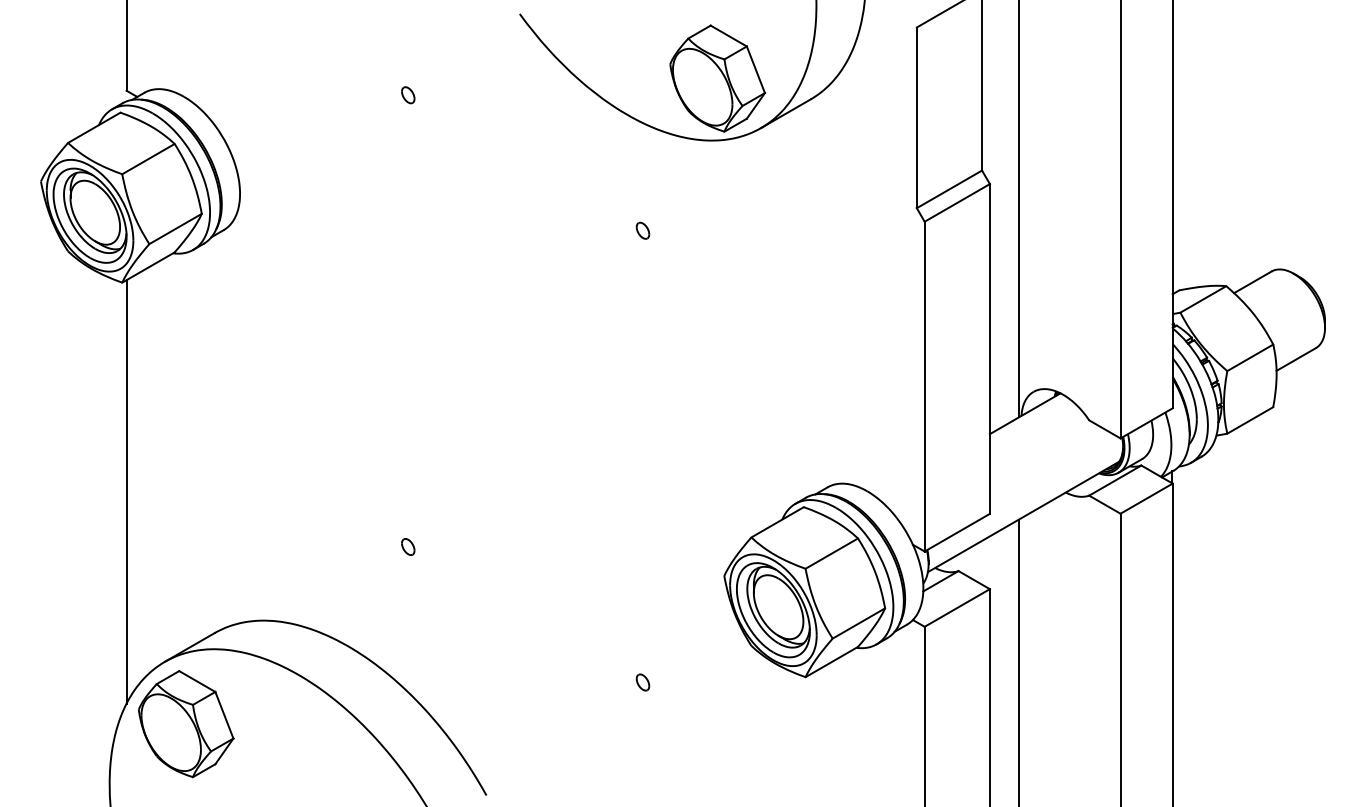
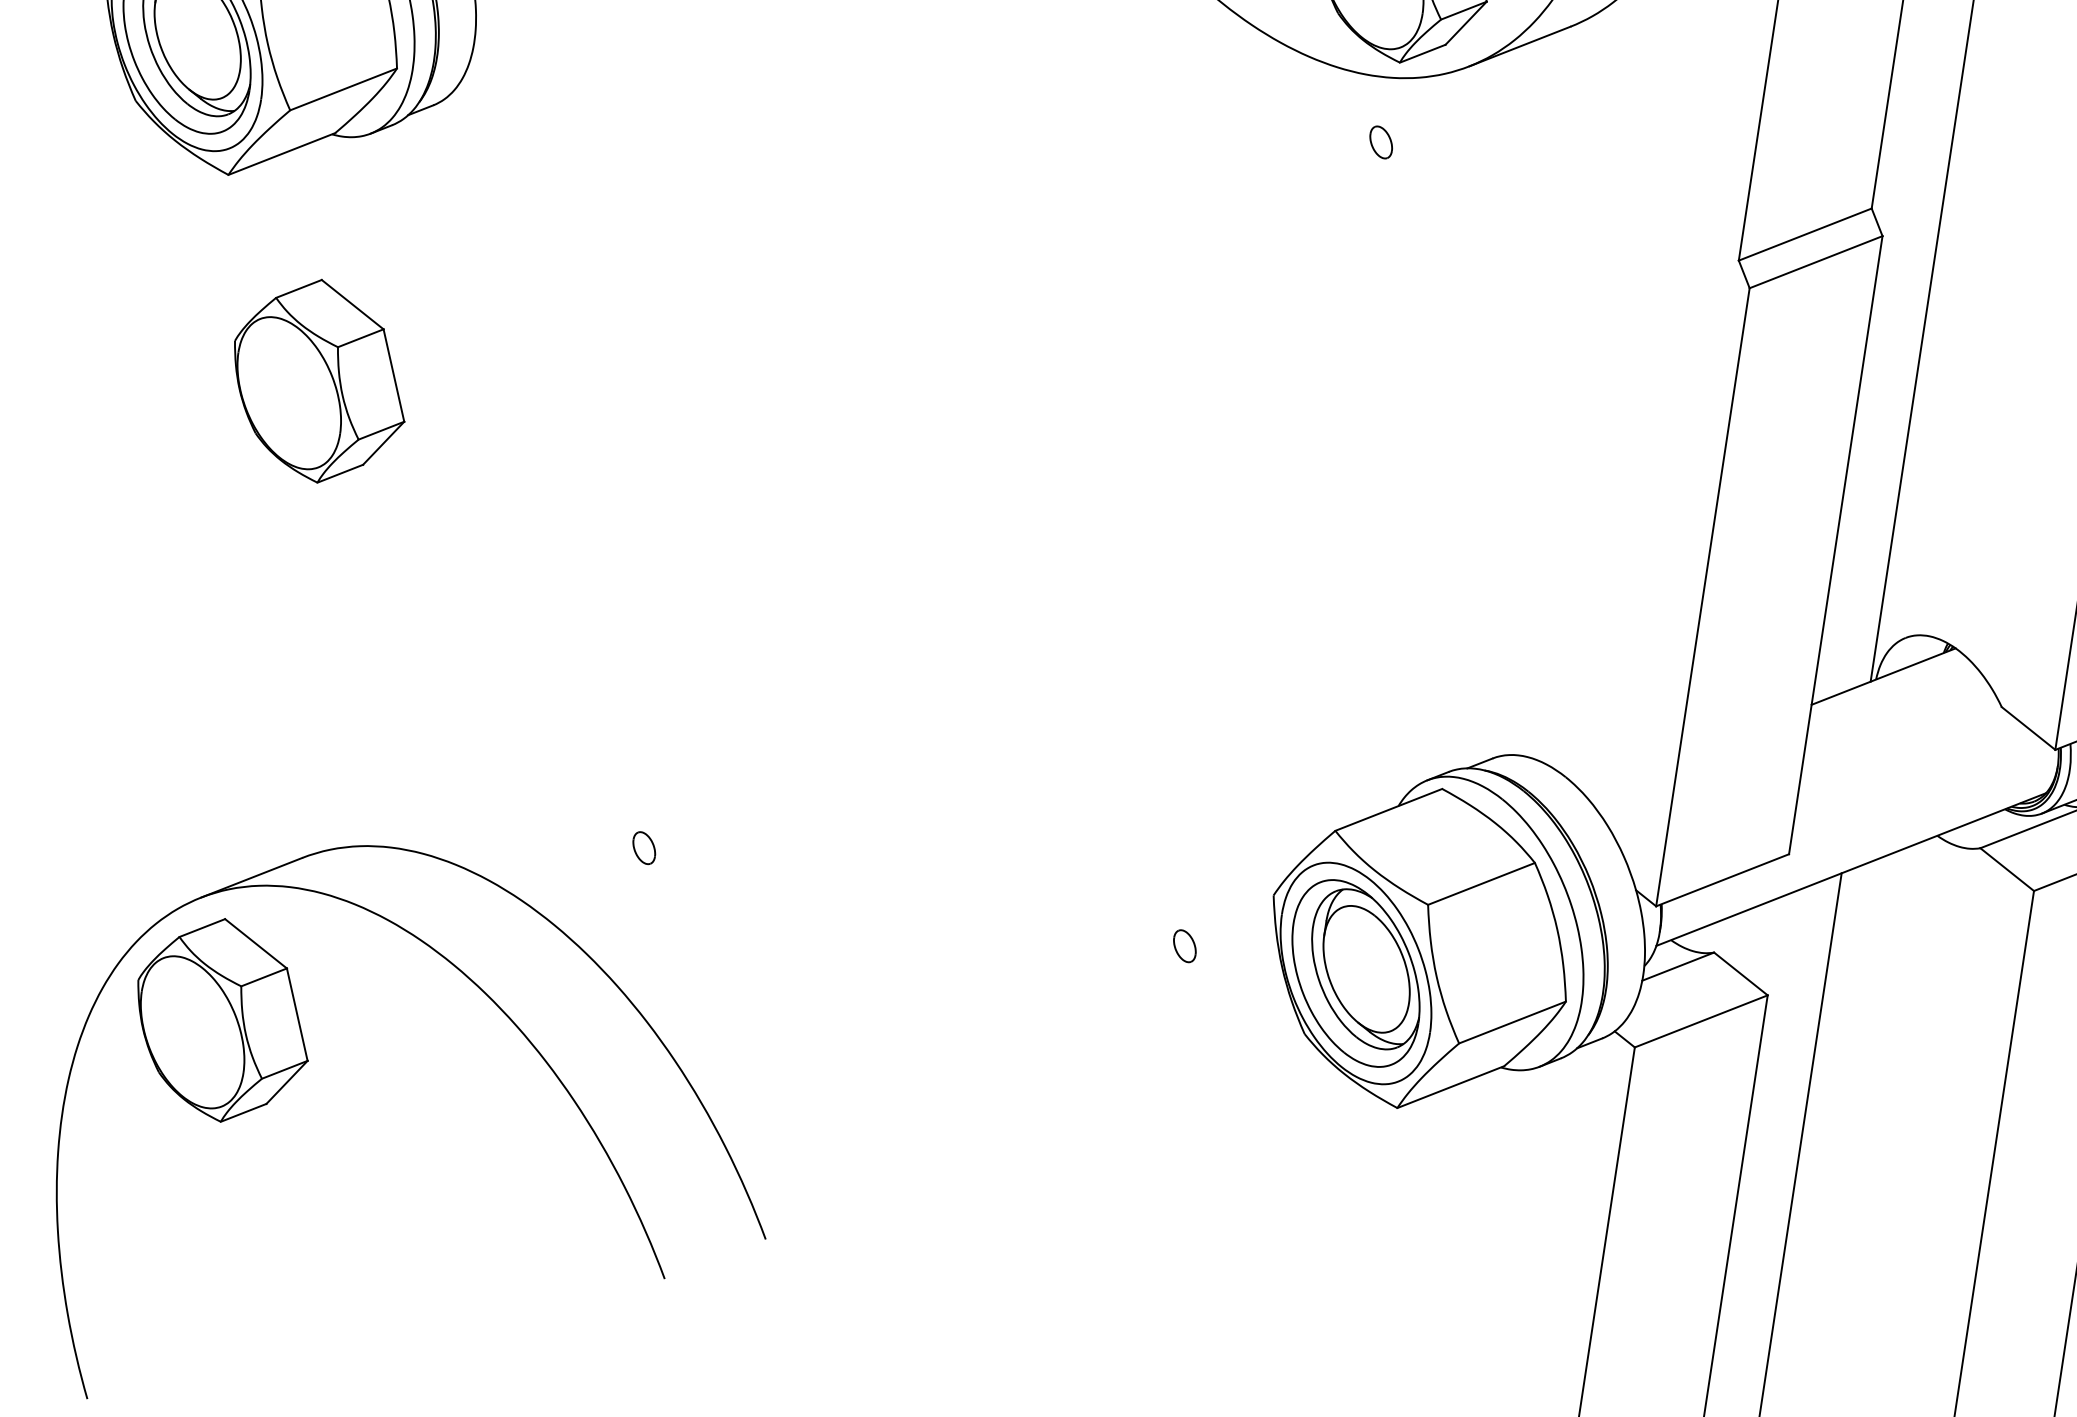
part: (642, 230) -> (1380, 141), moved
part: (186, 383) -> (320, 382), added
line: (126, 491) -> (177, 567), removed
part: (408, 546) -> (644, 847), moved
part: (642, 682) -> (1183, 946), moved

